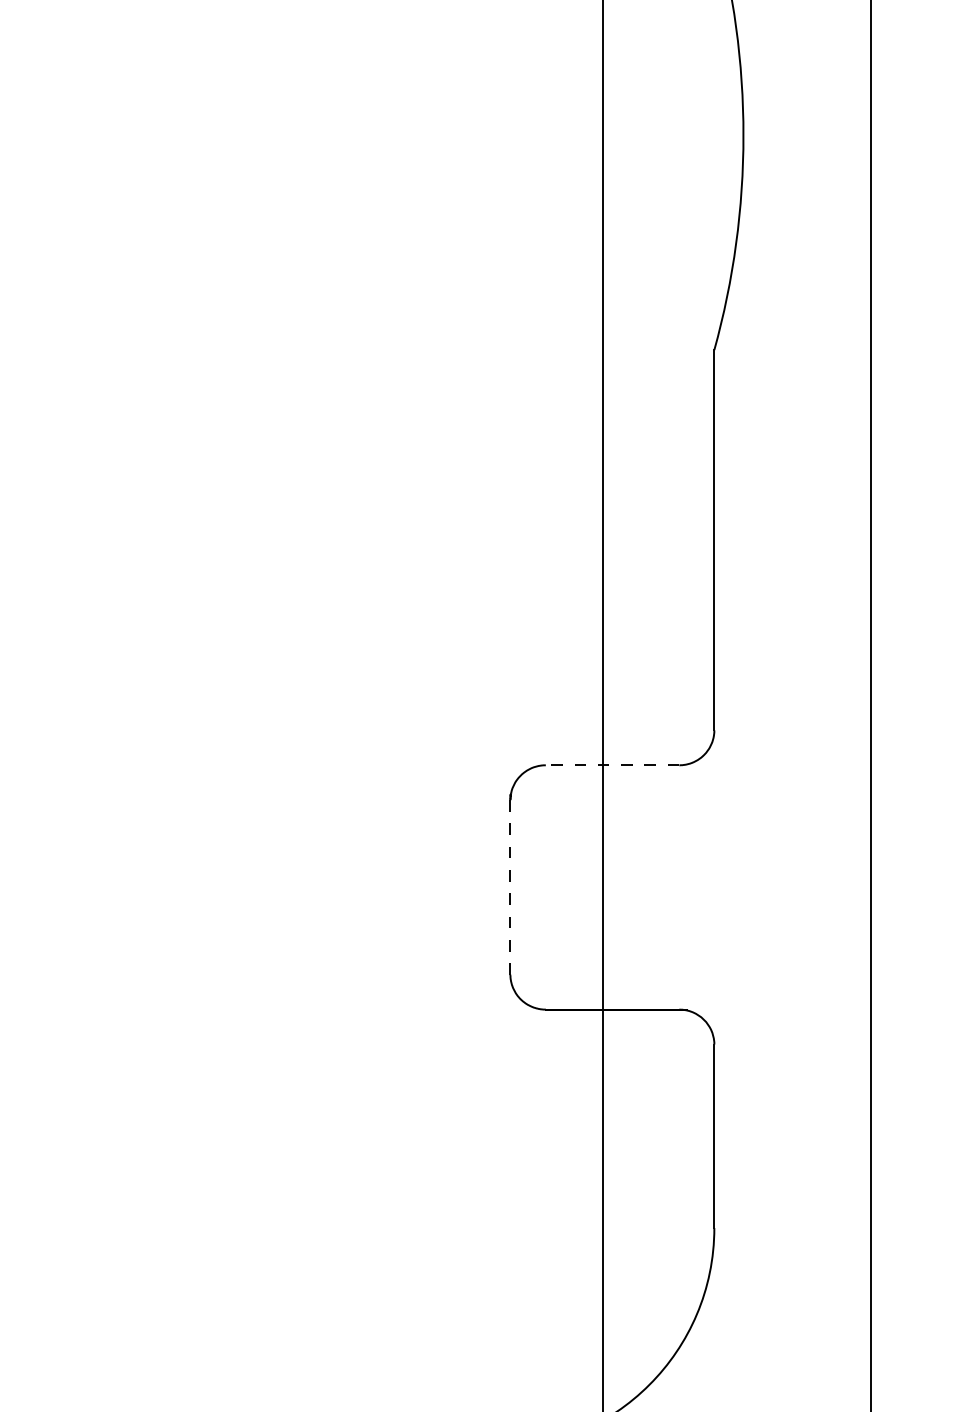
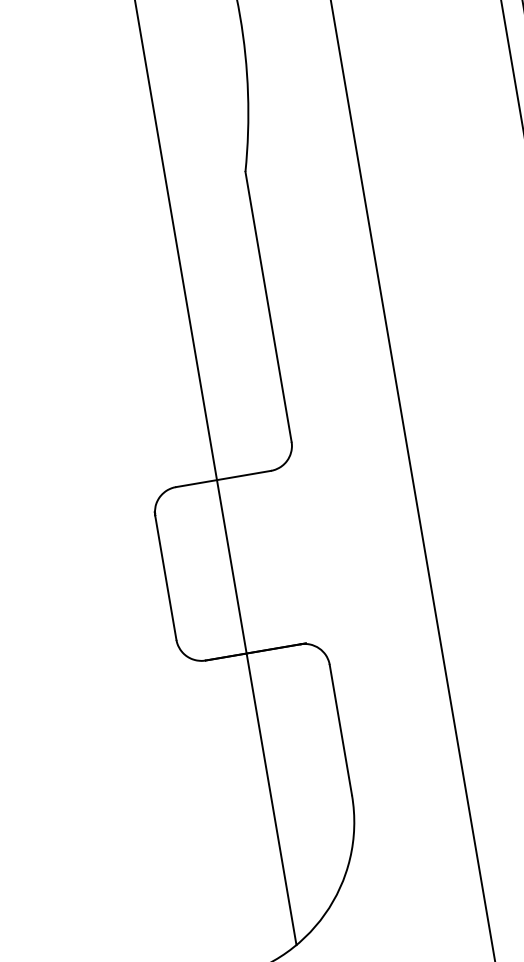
line: (612, 765) -> (223, 479), dashed -> solid
line: (510, 887) -> (165, 578), dashed -> solid

